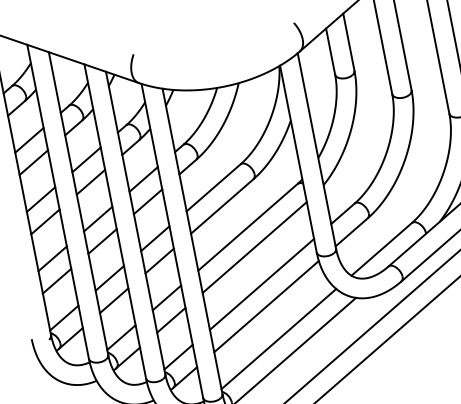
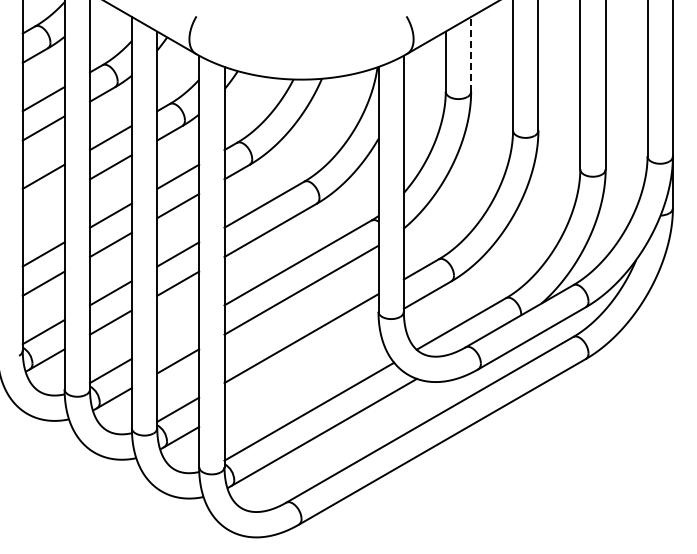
line: (349, 41) -> (471, 53), solid -> dashed
line: (45, 222) -> (43, 206), removed
line: (167, 298) -> (178, 332), removed
line: (266, 306) -> (301, 367), removed

